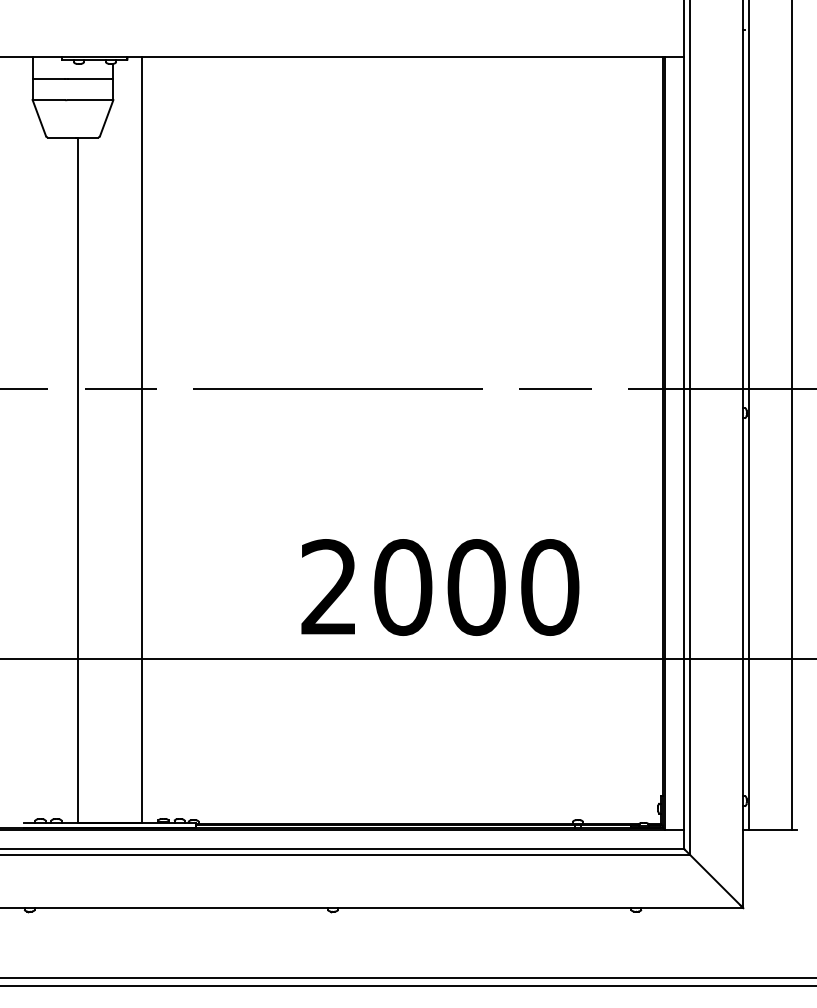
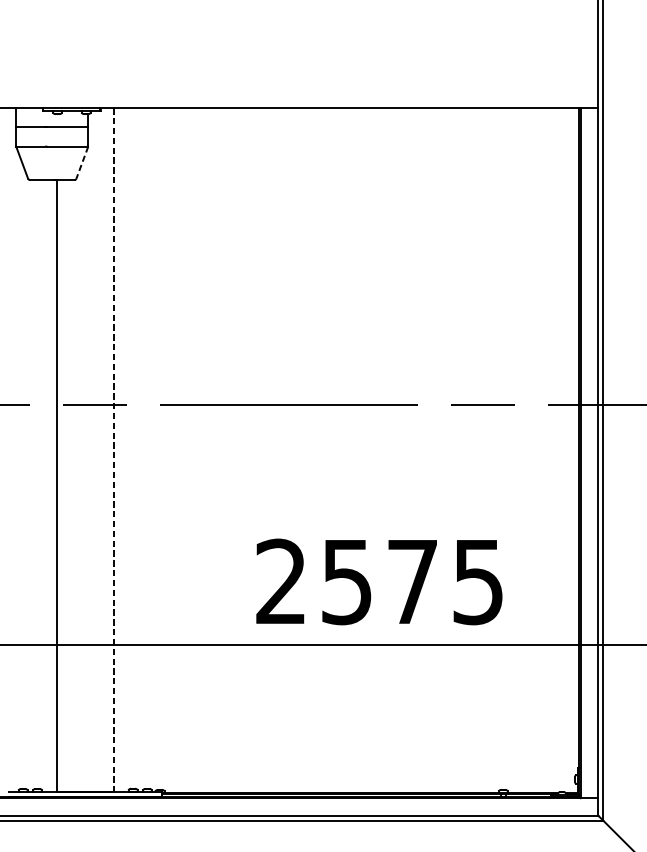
line: (106, 118) -> (82, 163), solid -> dashed
line: (142, 439) -> (114, 449), solid -> dashed
text: (476, 587) -> (412, 581), 2000 -> 2575

